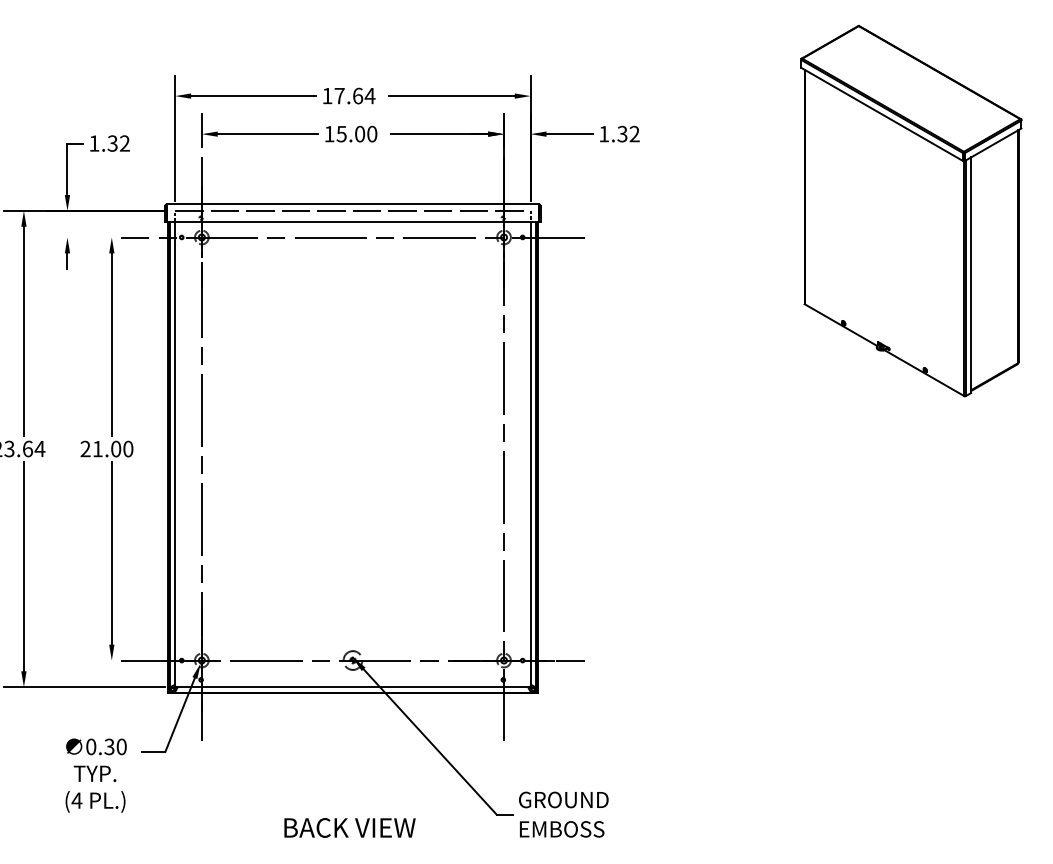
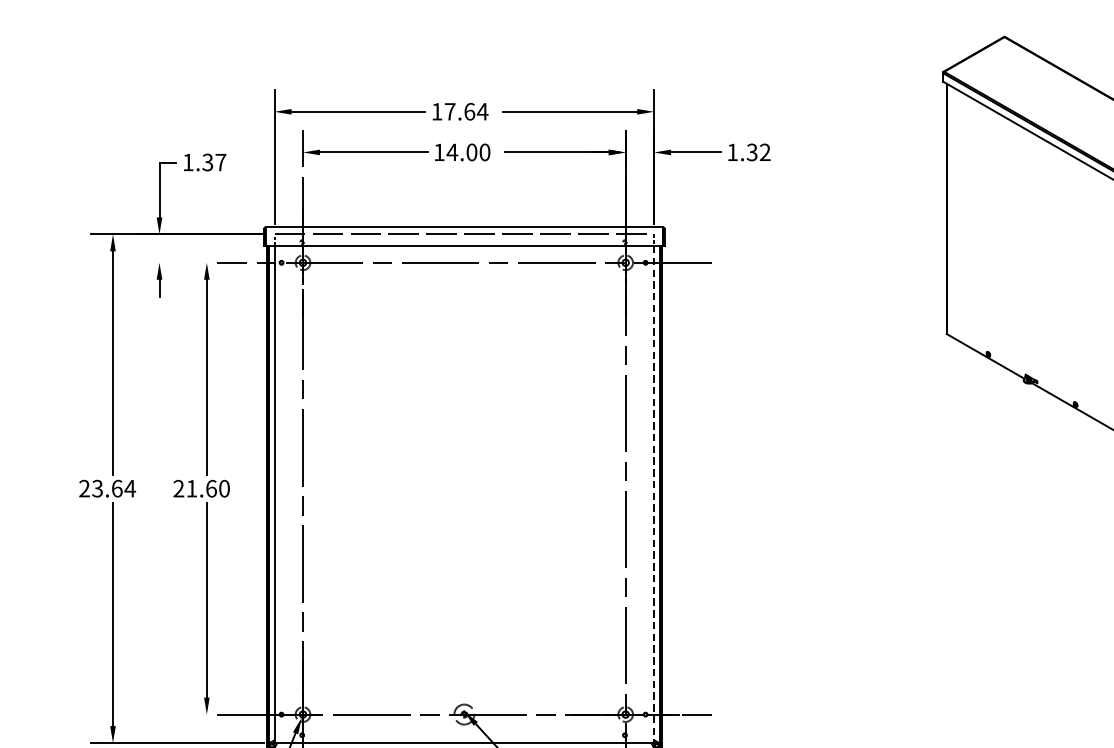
text: (341, 134) -> (452, 152), 15.00 -> 14.00
text: (124, 143) -> (220, 162), 1.32 -> 1.37
text: (116, 448) -> (211, 488), 21.00 -> 21.60
line: (530, 454) -> (653, 494), solid -> dashed

